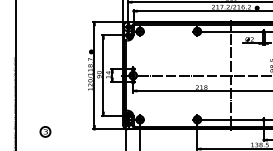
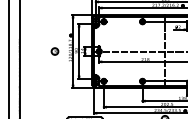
part: (44, 131) -> (54, 51), moved

